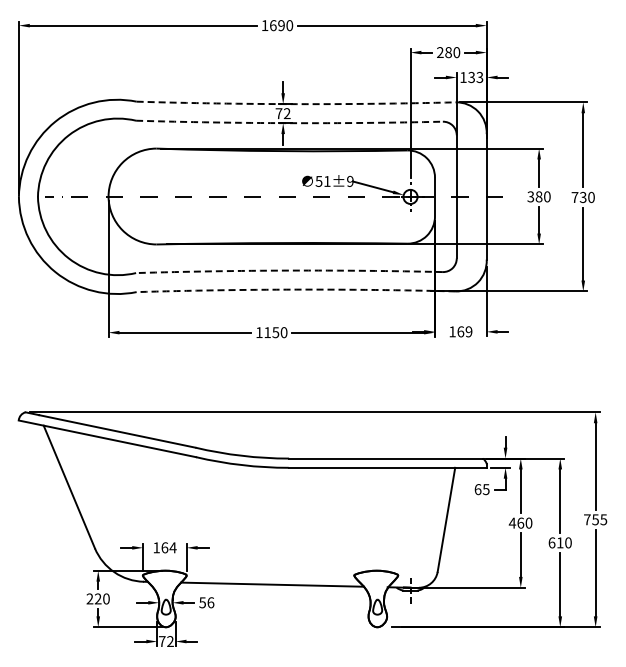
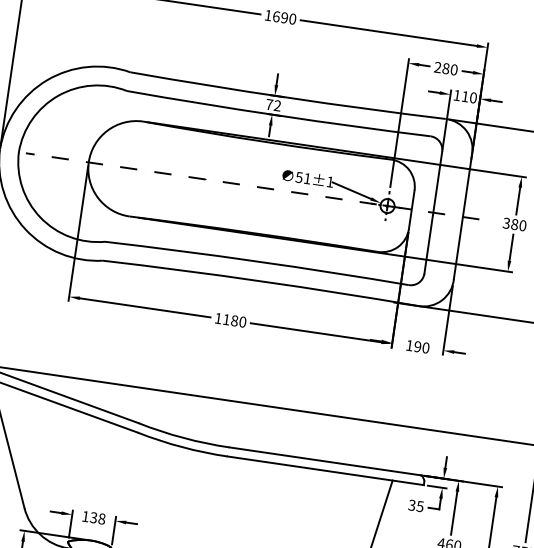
text: (475, 77) -> (469, 97), 133 -> 110
arc: (296, 104) -> (288, 98), dashed -> solid
arc: (289, 123) -> (278, 115), dashed -> solid
text: (350, 180) -> (330, 181), 51±9 -> 51±1
arc: (289, 270) -> (257, 261), dashed -> solid
arc: (296, 289) -> (261, 281), dashed -> solid
text: (464, 331) -> (421, 347), 169 -> 190
text: (275, 332) -> (234, 320), 1150 -> 1180
text: (477, 489) -> (411, 505), 65 -> 35
text: (168, 547) -> (97, 518), 164 -> 138

